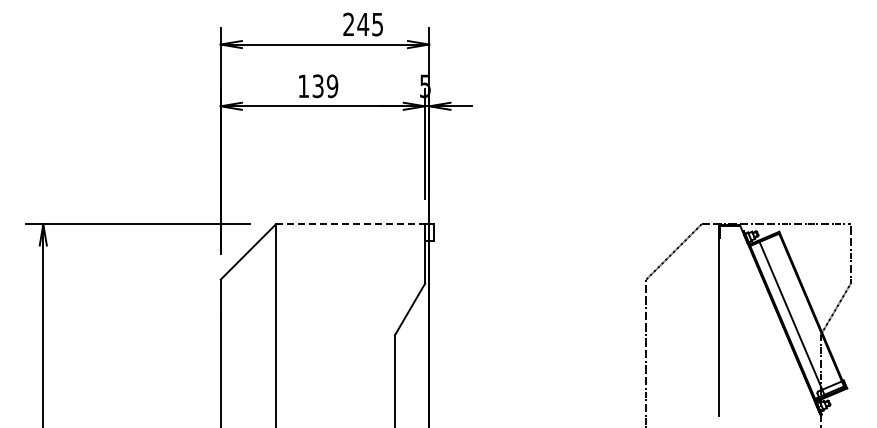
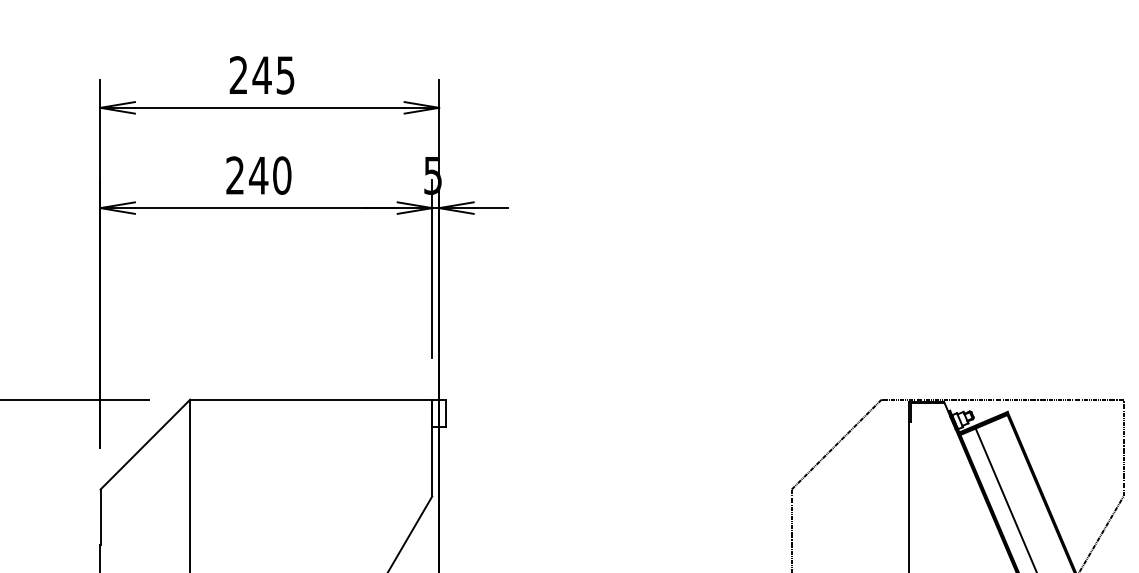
text: (362, 24) -> (260, 75), moved
text: (318, 86) -> (259, 175), 139 -> 240
line: (351, 224) -> (312, 400), dashed -> solid

